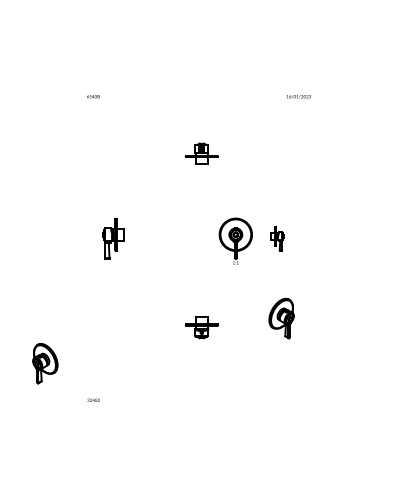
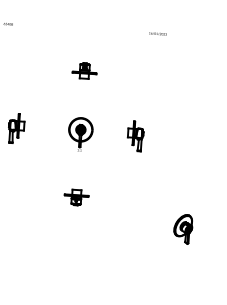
part: (277, 238) -> (135, 136), size x1.67
part: (235, 240) -> (80, 133), moved
part: (281, 318) -> (183, 229), moved

